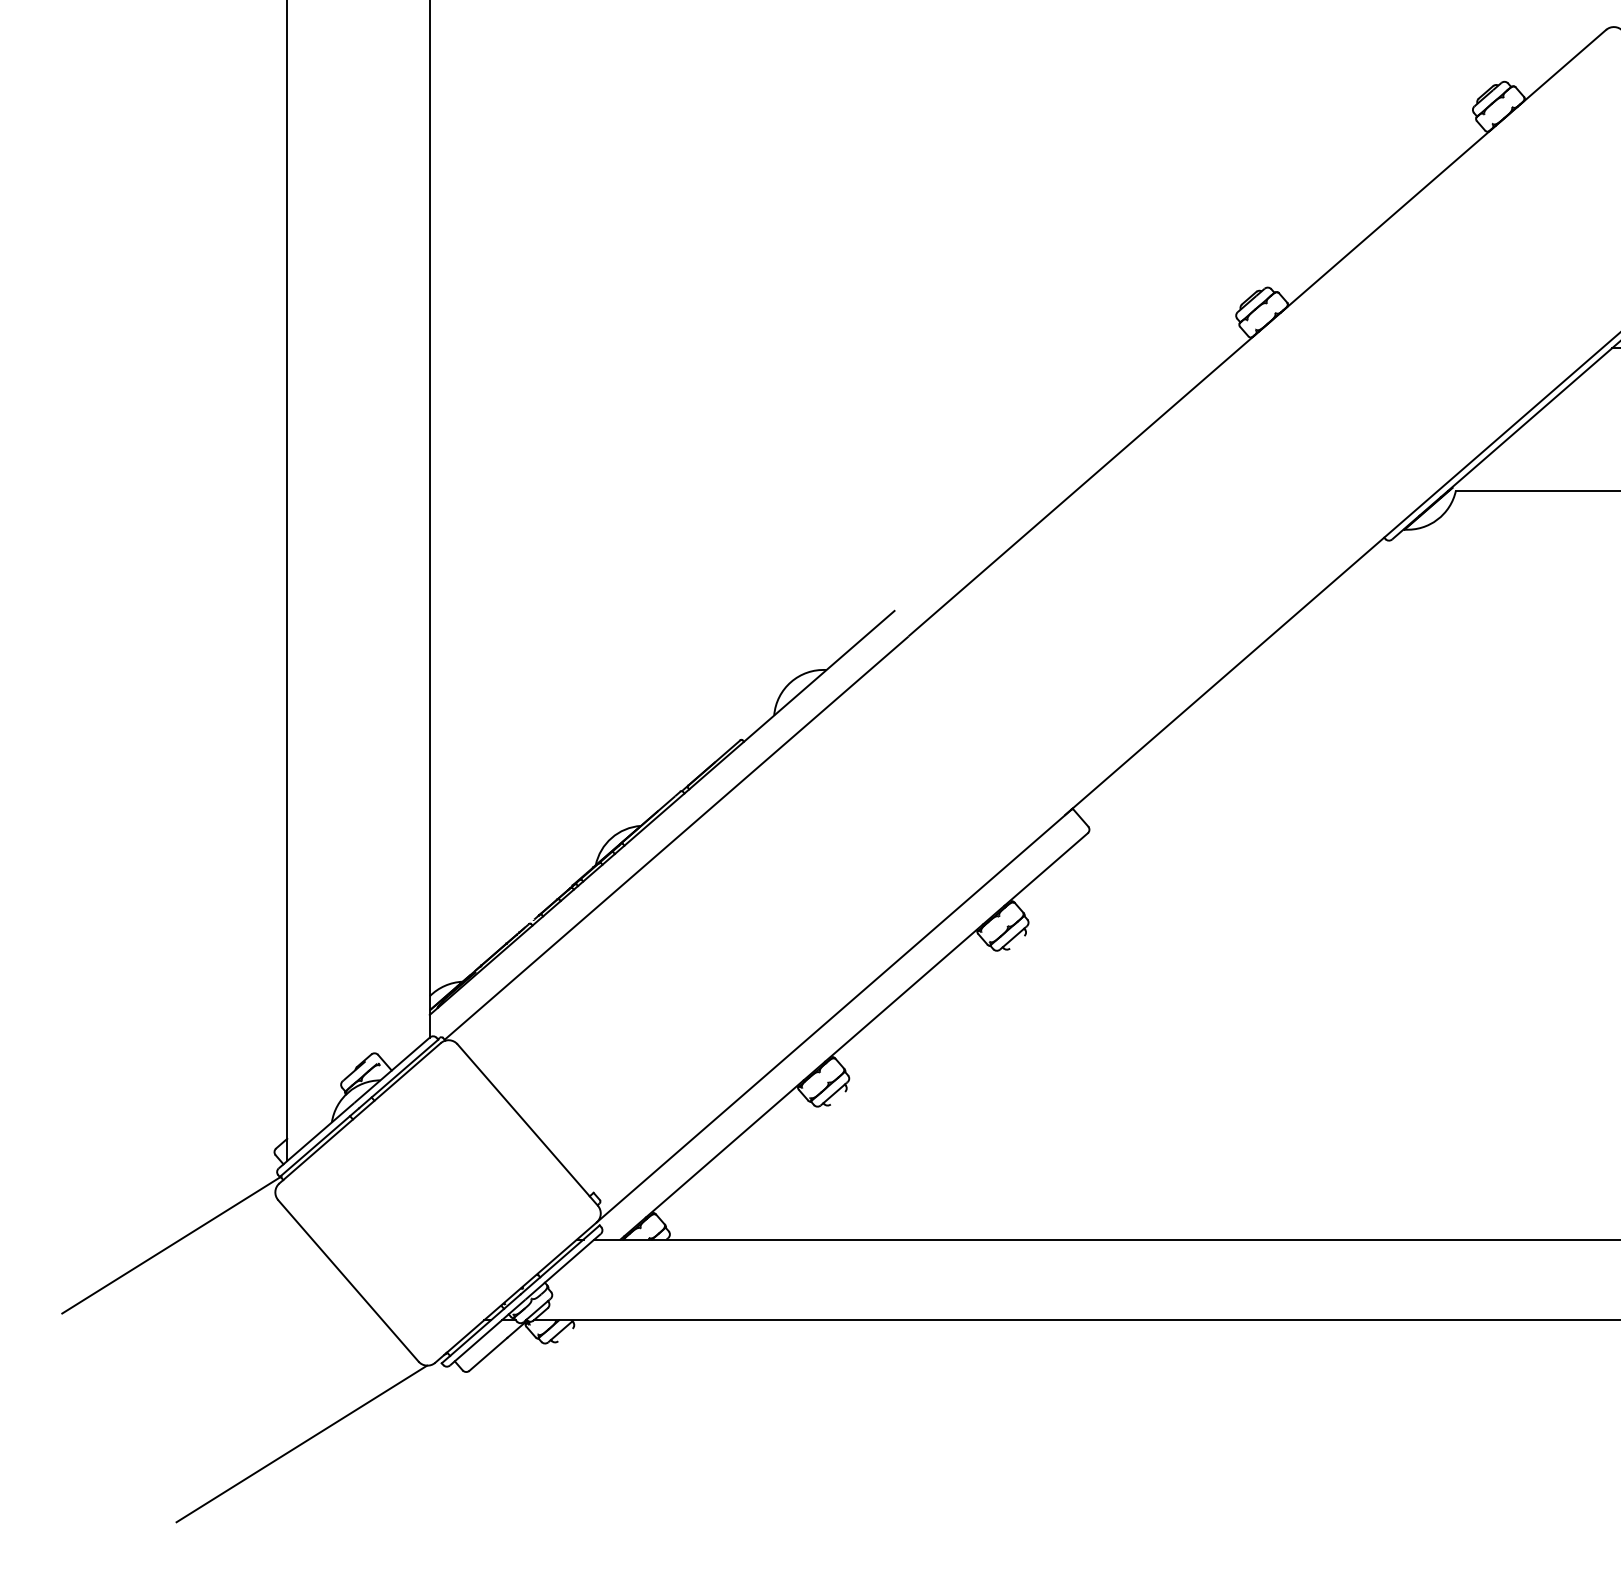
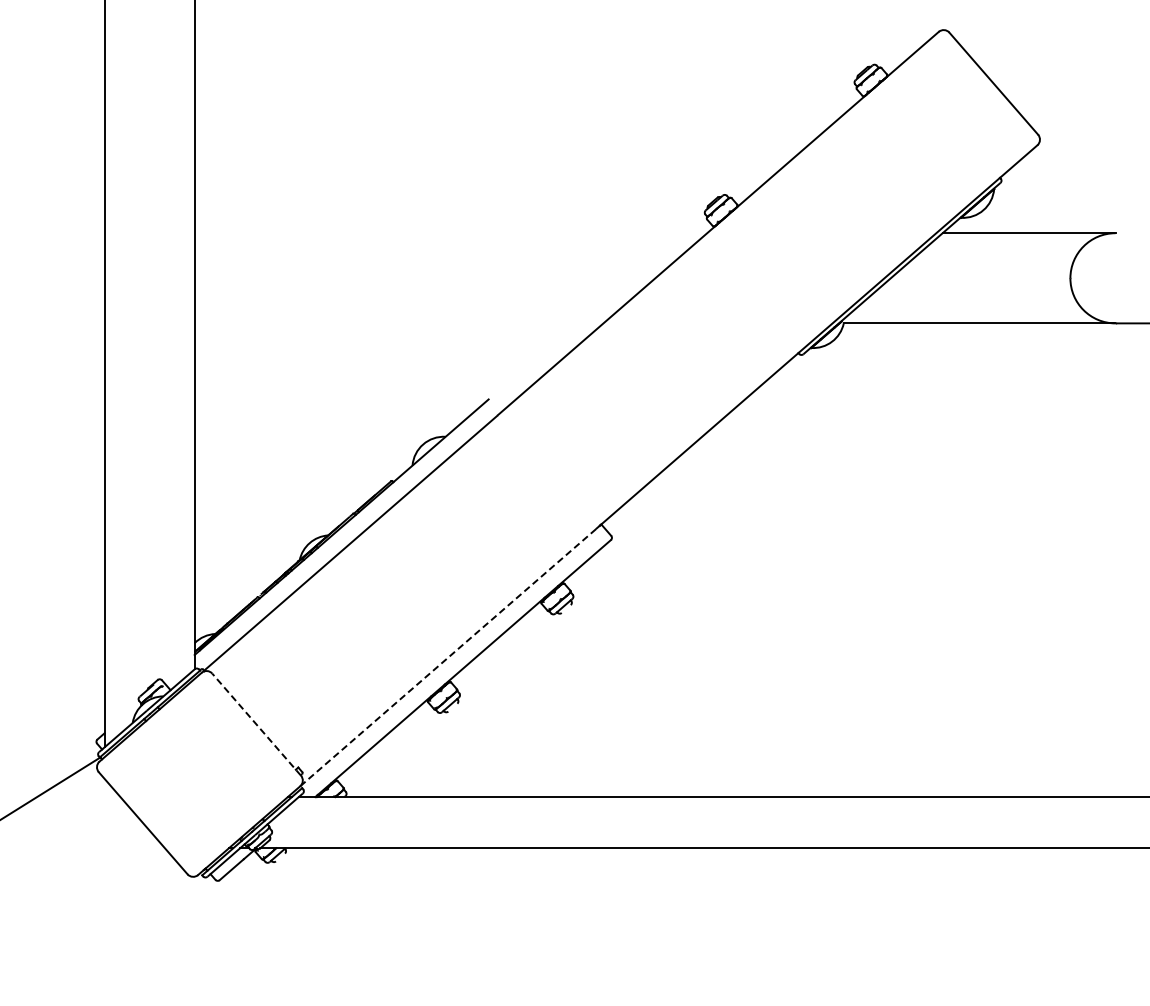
line: (834, 1015) -> (450, 655), solid -> dashed
line: (527, 1124) -> (256, 724), solid -> dashed
line: (301, 1442) -> (113, 925), removed

